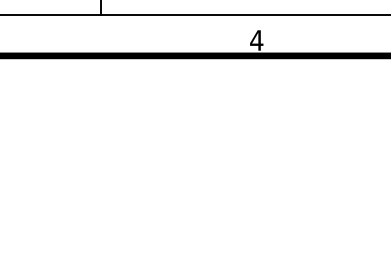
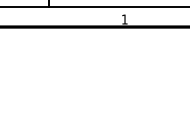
text: (256, 40) -> (124, 19), 4 -> 1

